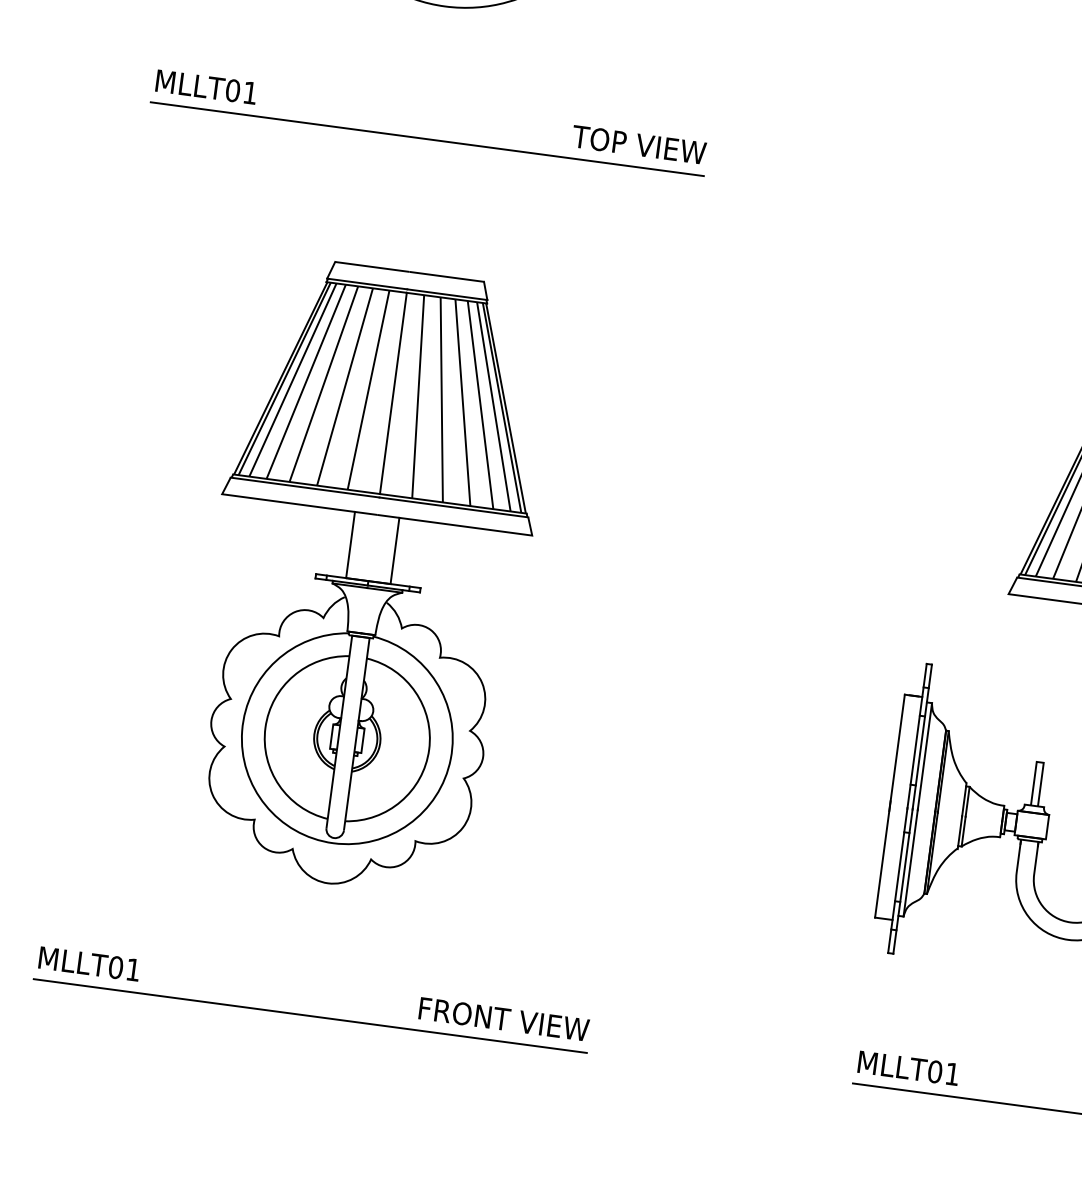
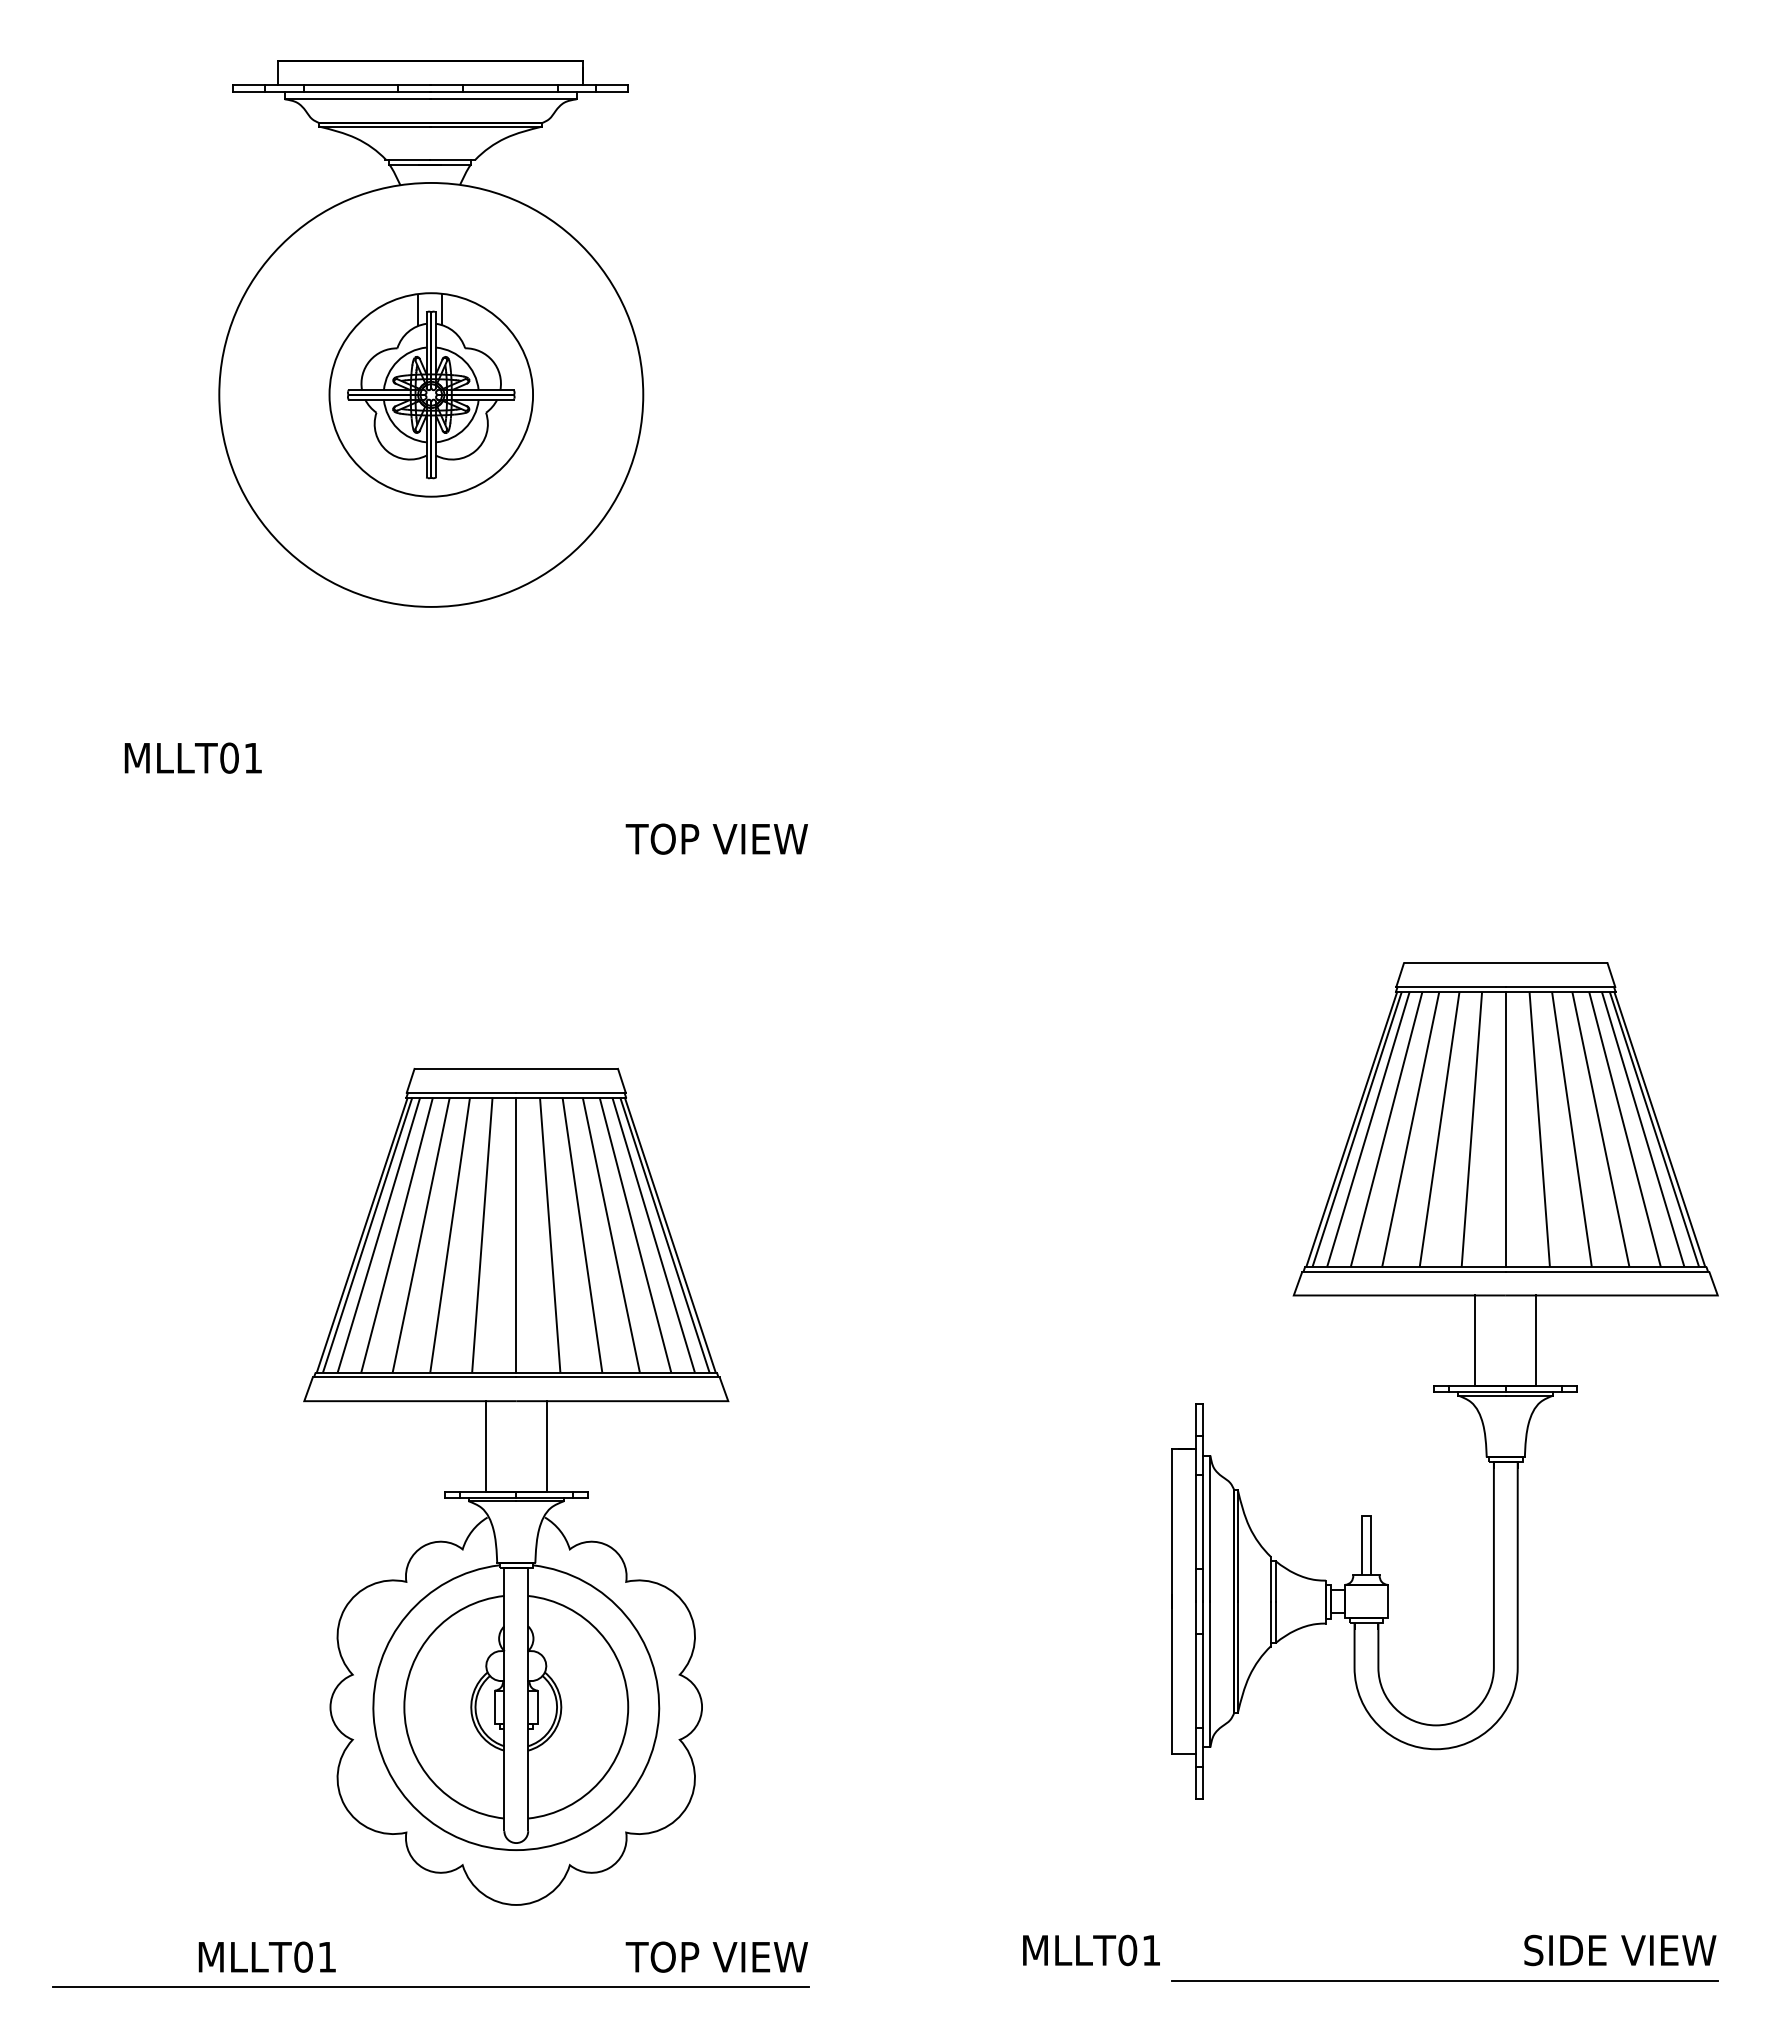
text: (205, 86) -> (192, 757), moved
line: (427, 139) -> (431, 788), removed
text: (638, 144) -> (716, 838), moved
part: (369, 577) -> (516, 1486), moved
text: (88, 963) -> (266, 1956), moved
text: (464, 1013) -> (638, 1956), FRONT VIEW -> TOP VIEW
text: (908, 1068) -> (1091, 1950), moved

